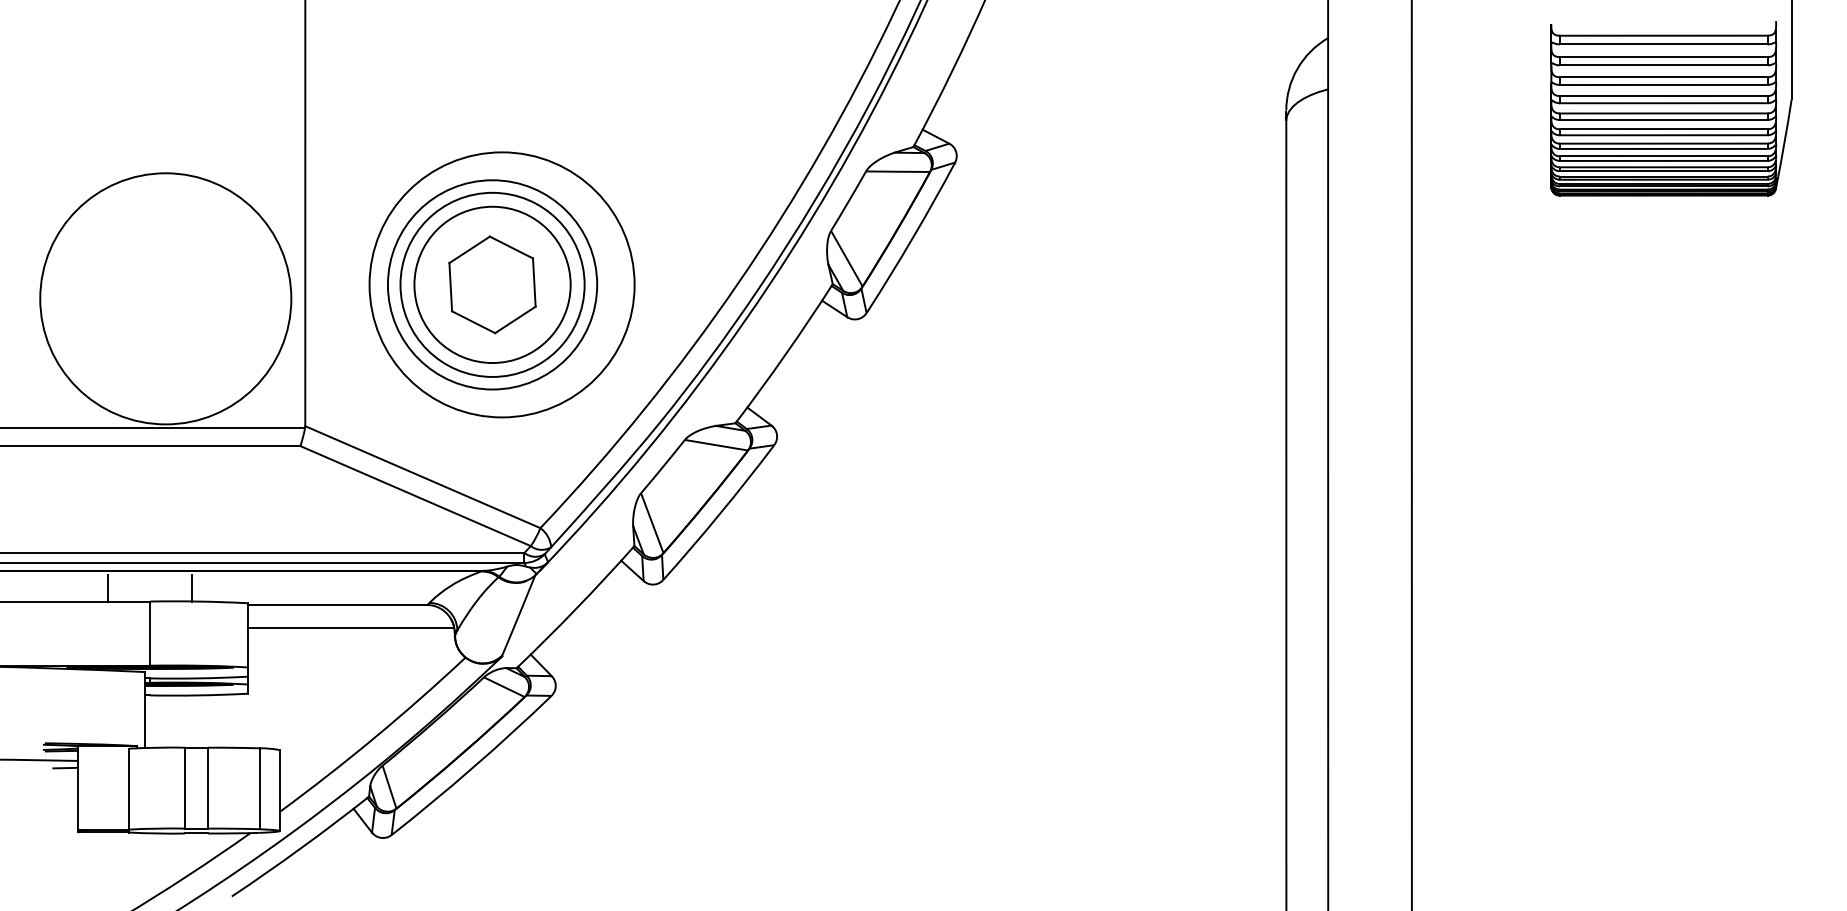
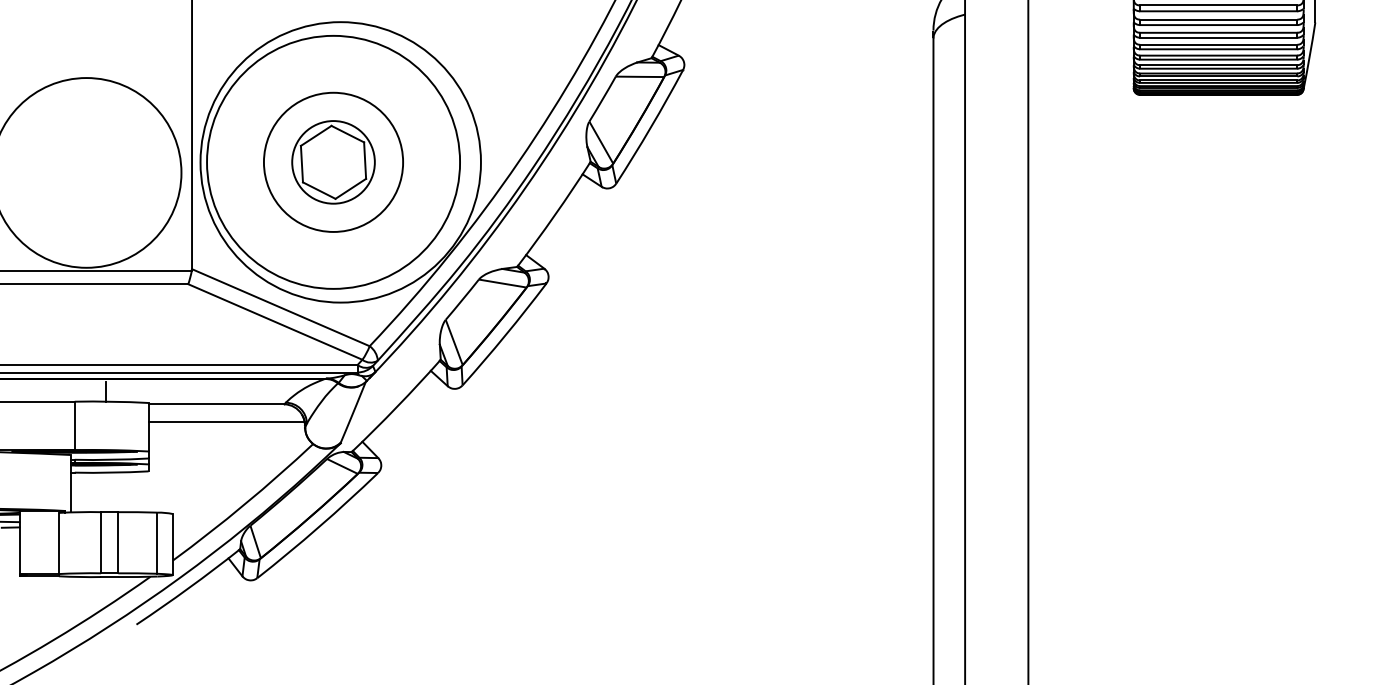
circle: (492, 284) -> (333, 162), size x0.7
circle: (492, 284) -> (333, 162), size x1.6
circle: (501, 284) -> (340, 162), size x1.4
line: (108, 588) -> (43, 391), removed

